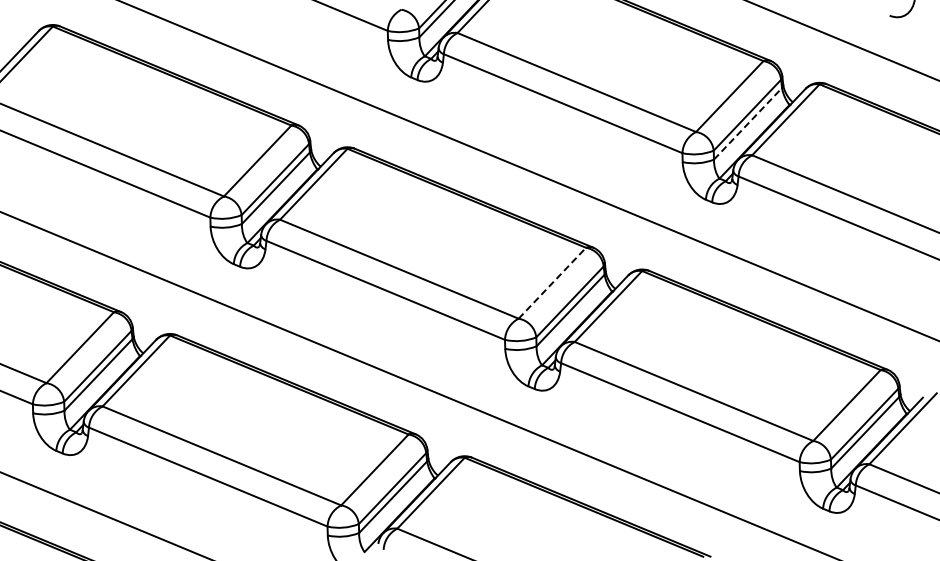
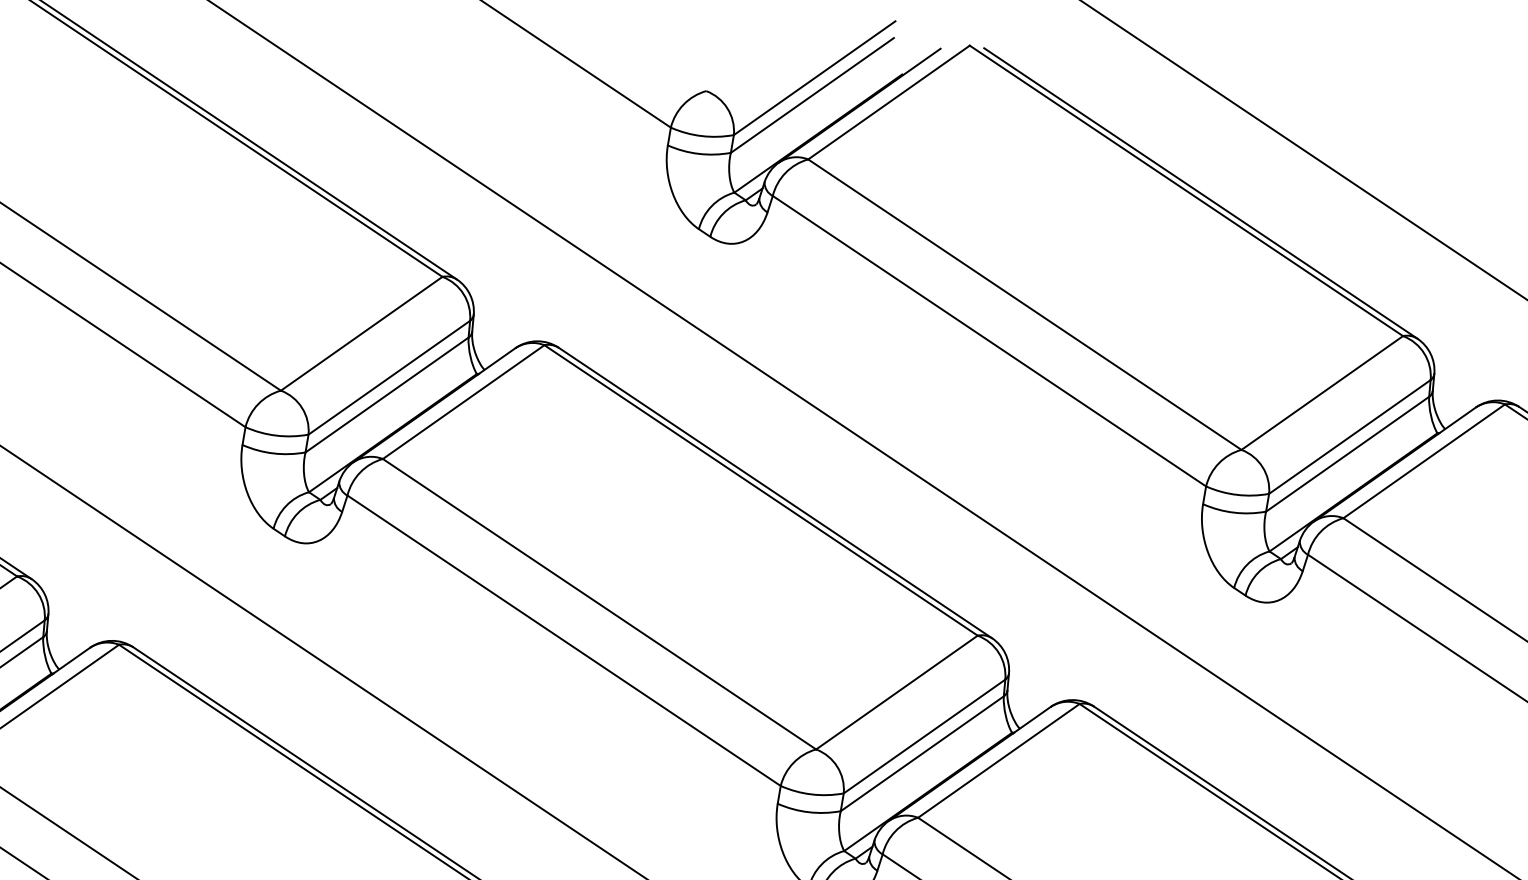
line: (748, 123) -> (1348, 453), dashed -> solid
line: (552, 283) -> (897, 693), dashed -> solid

